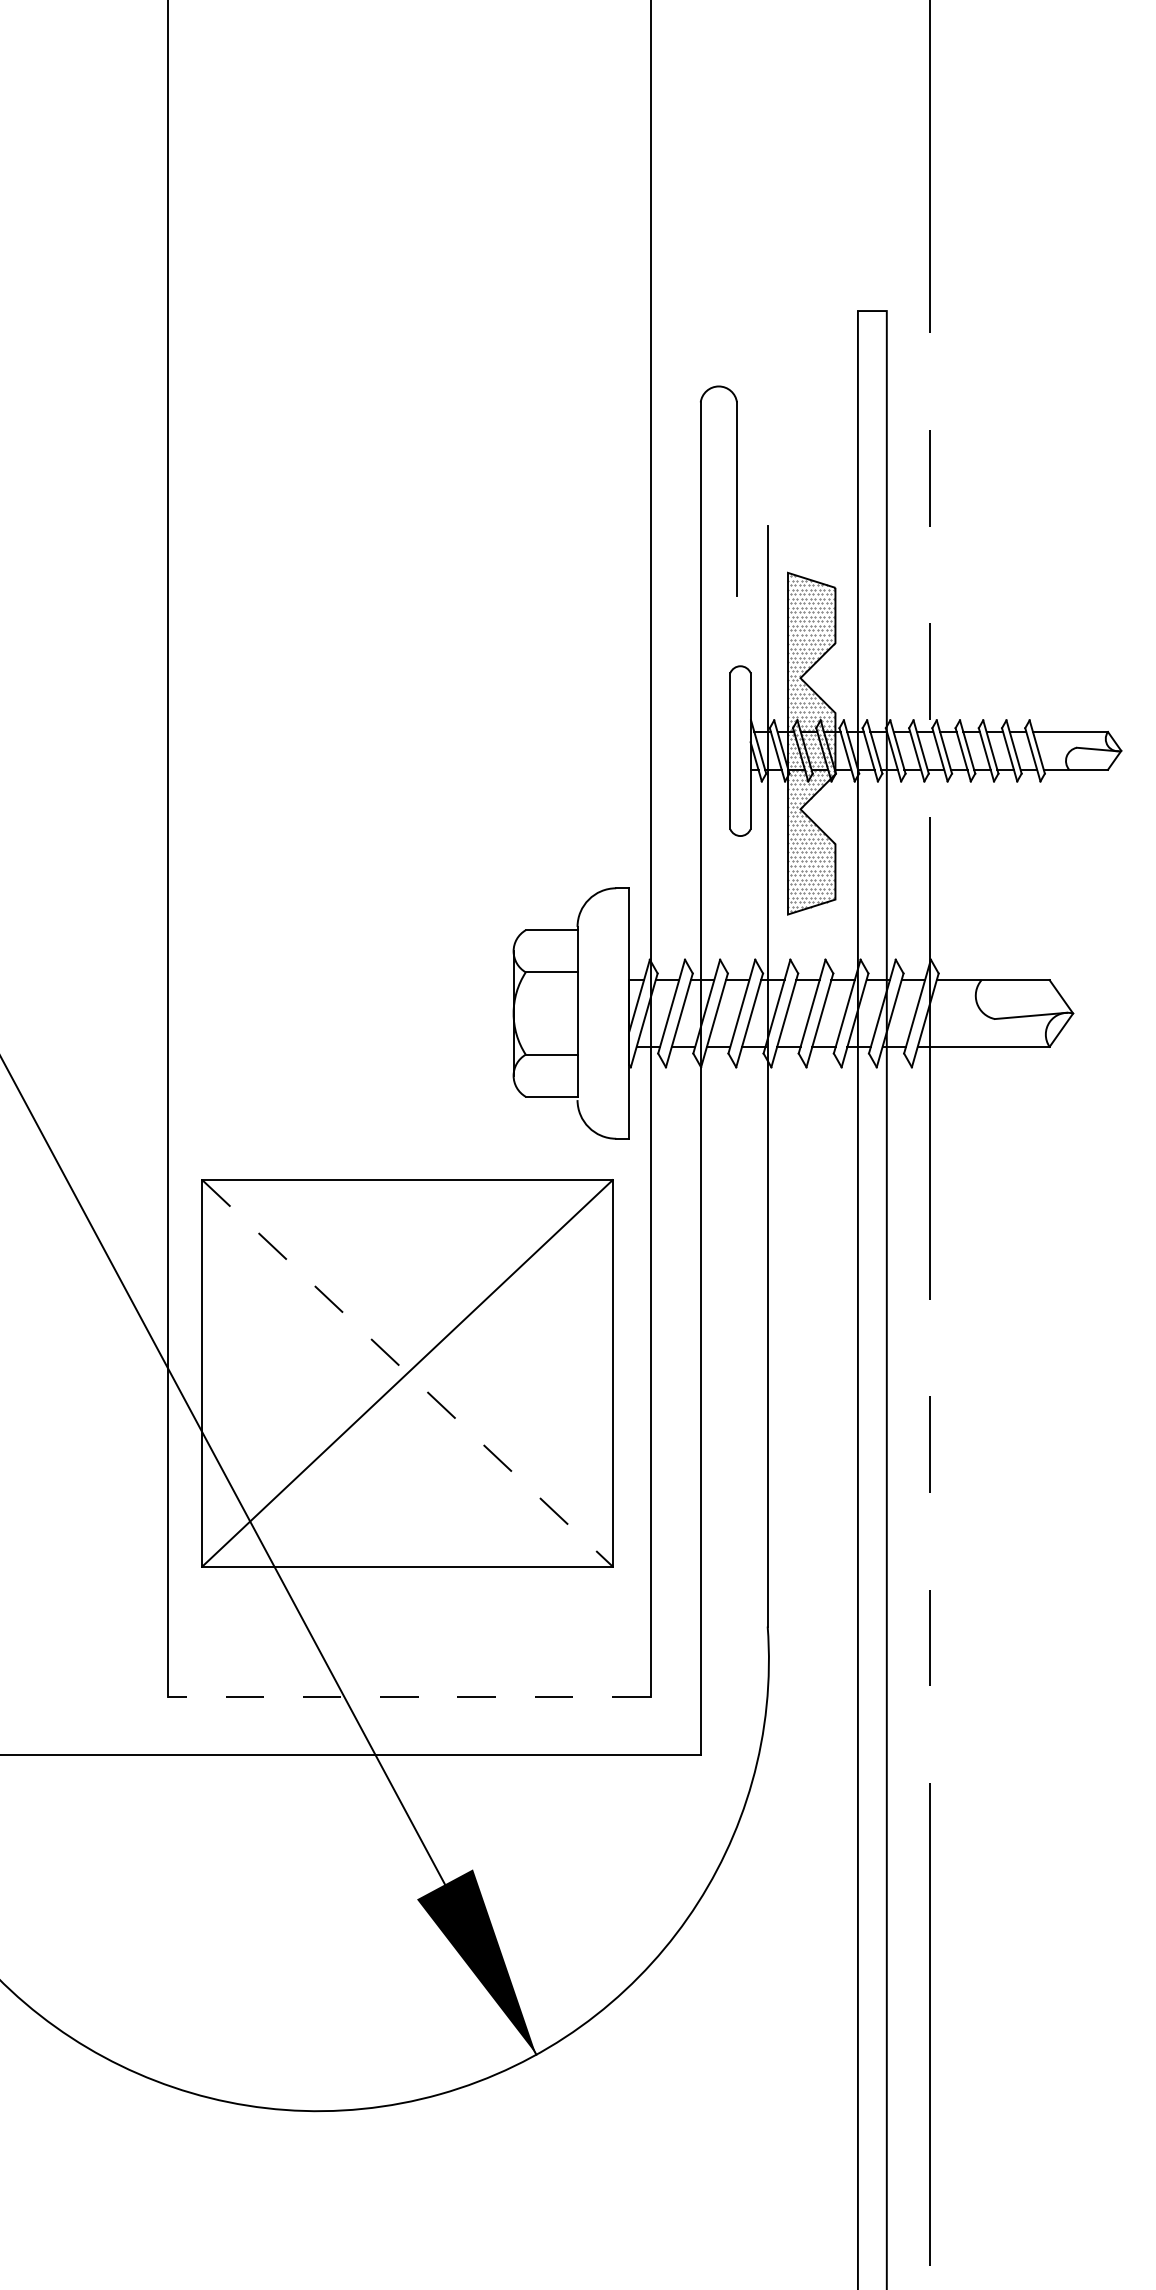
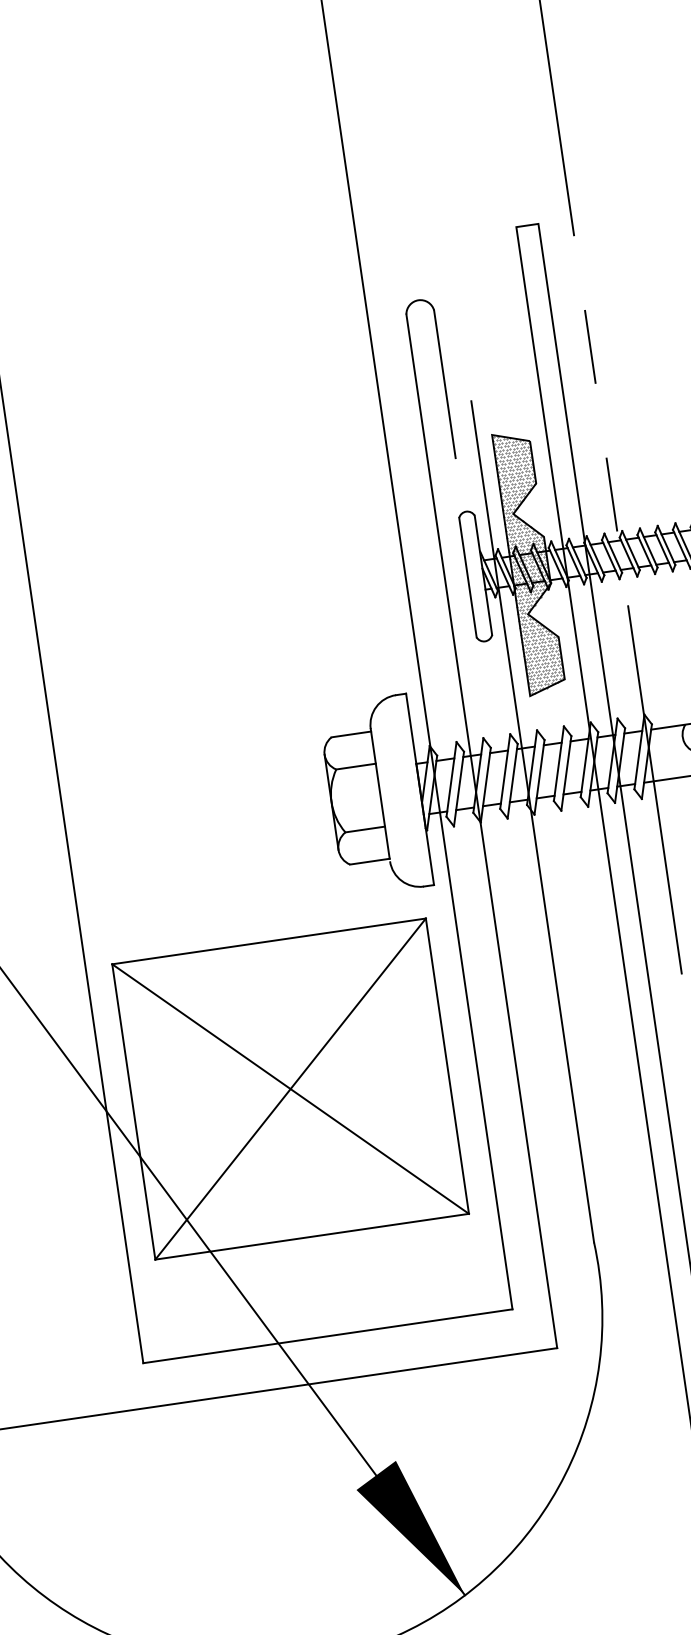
line: (407, 1373) -> (290, 1089), dashed -> solid
line: (409, 1697) -> (328, 1336), dashed -> solid

